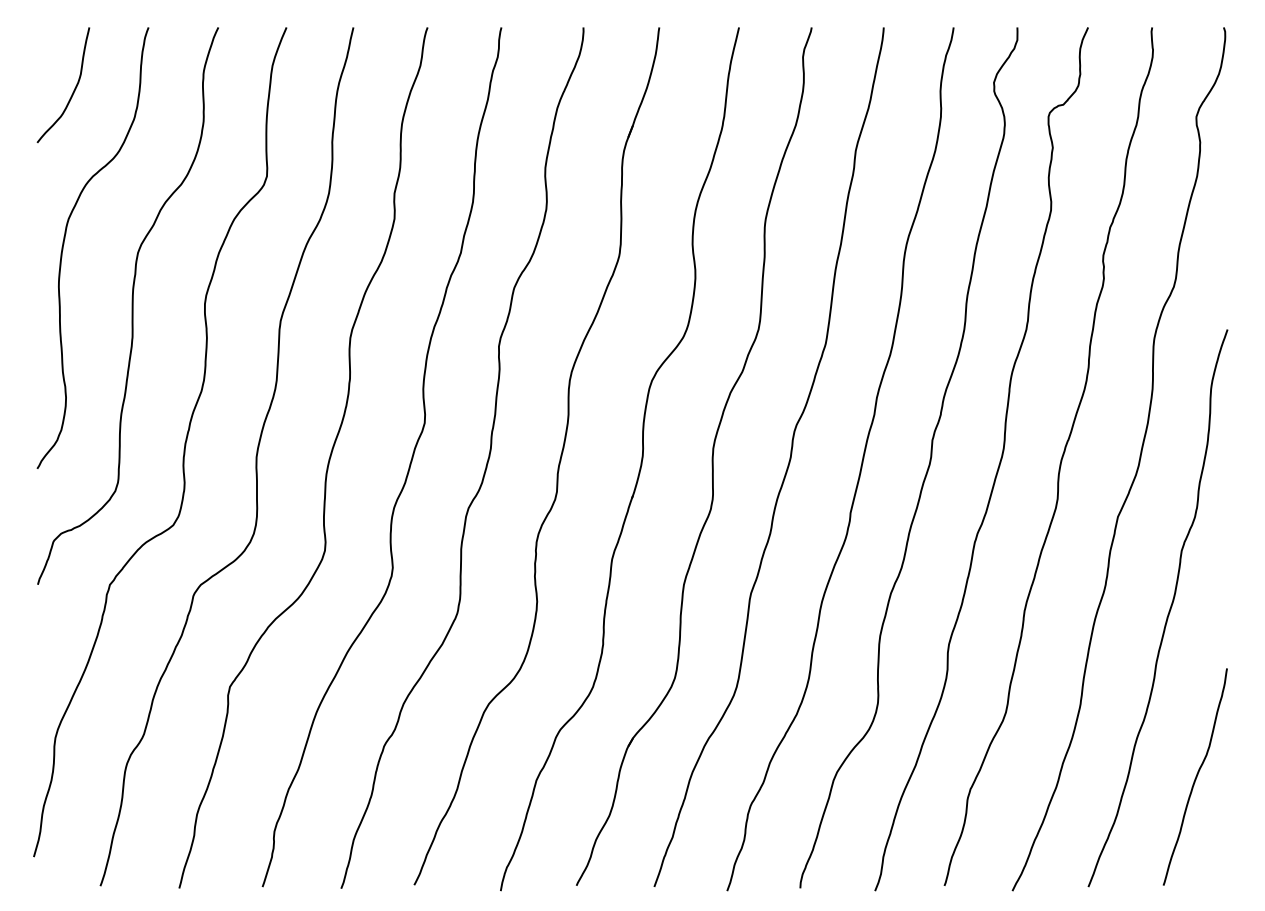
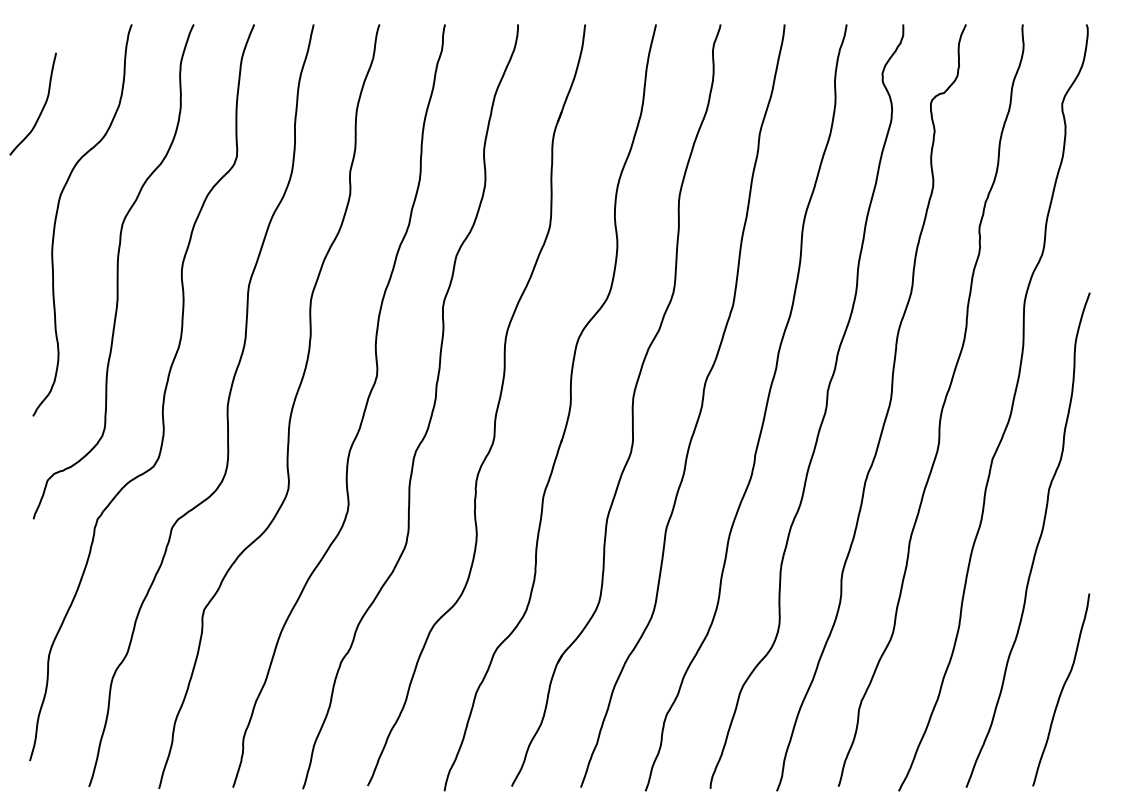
curve: (73, 90) -> (42, 108), moved

